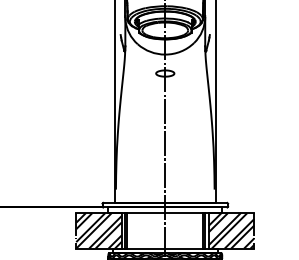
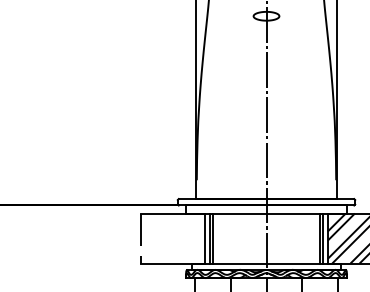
hatch: (98, 230) -> (172, 237), removed

